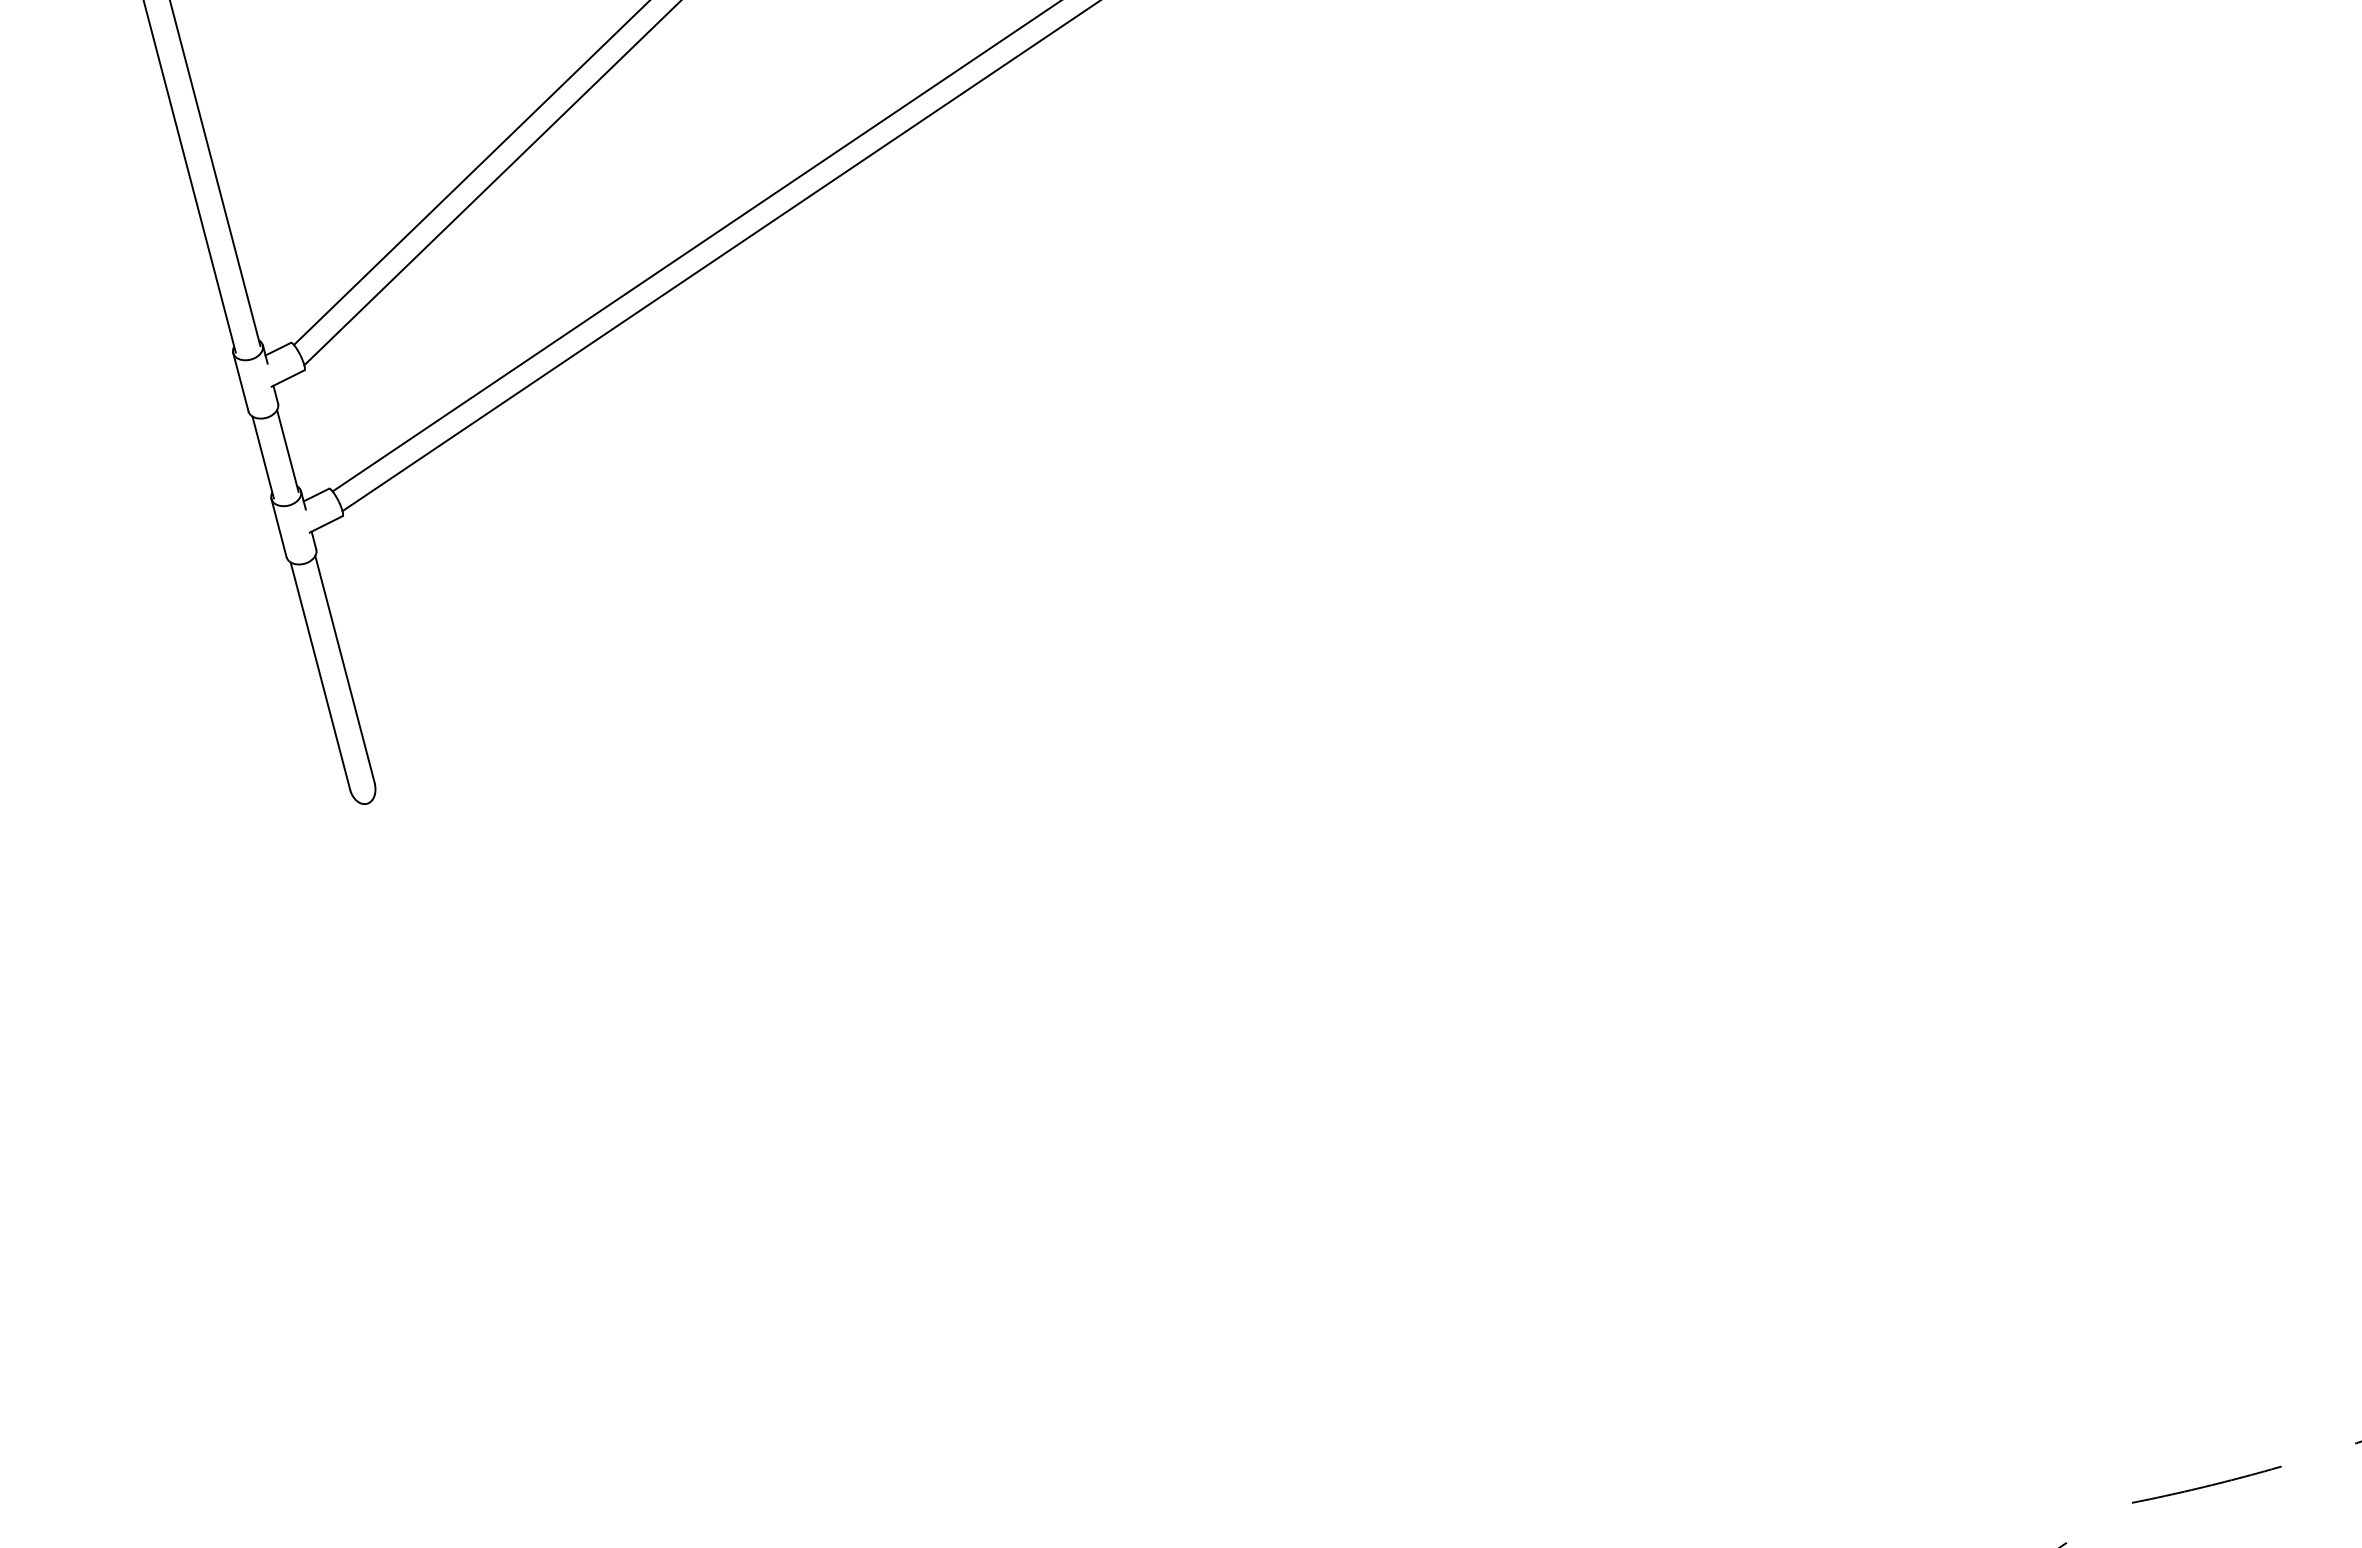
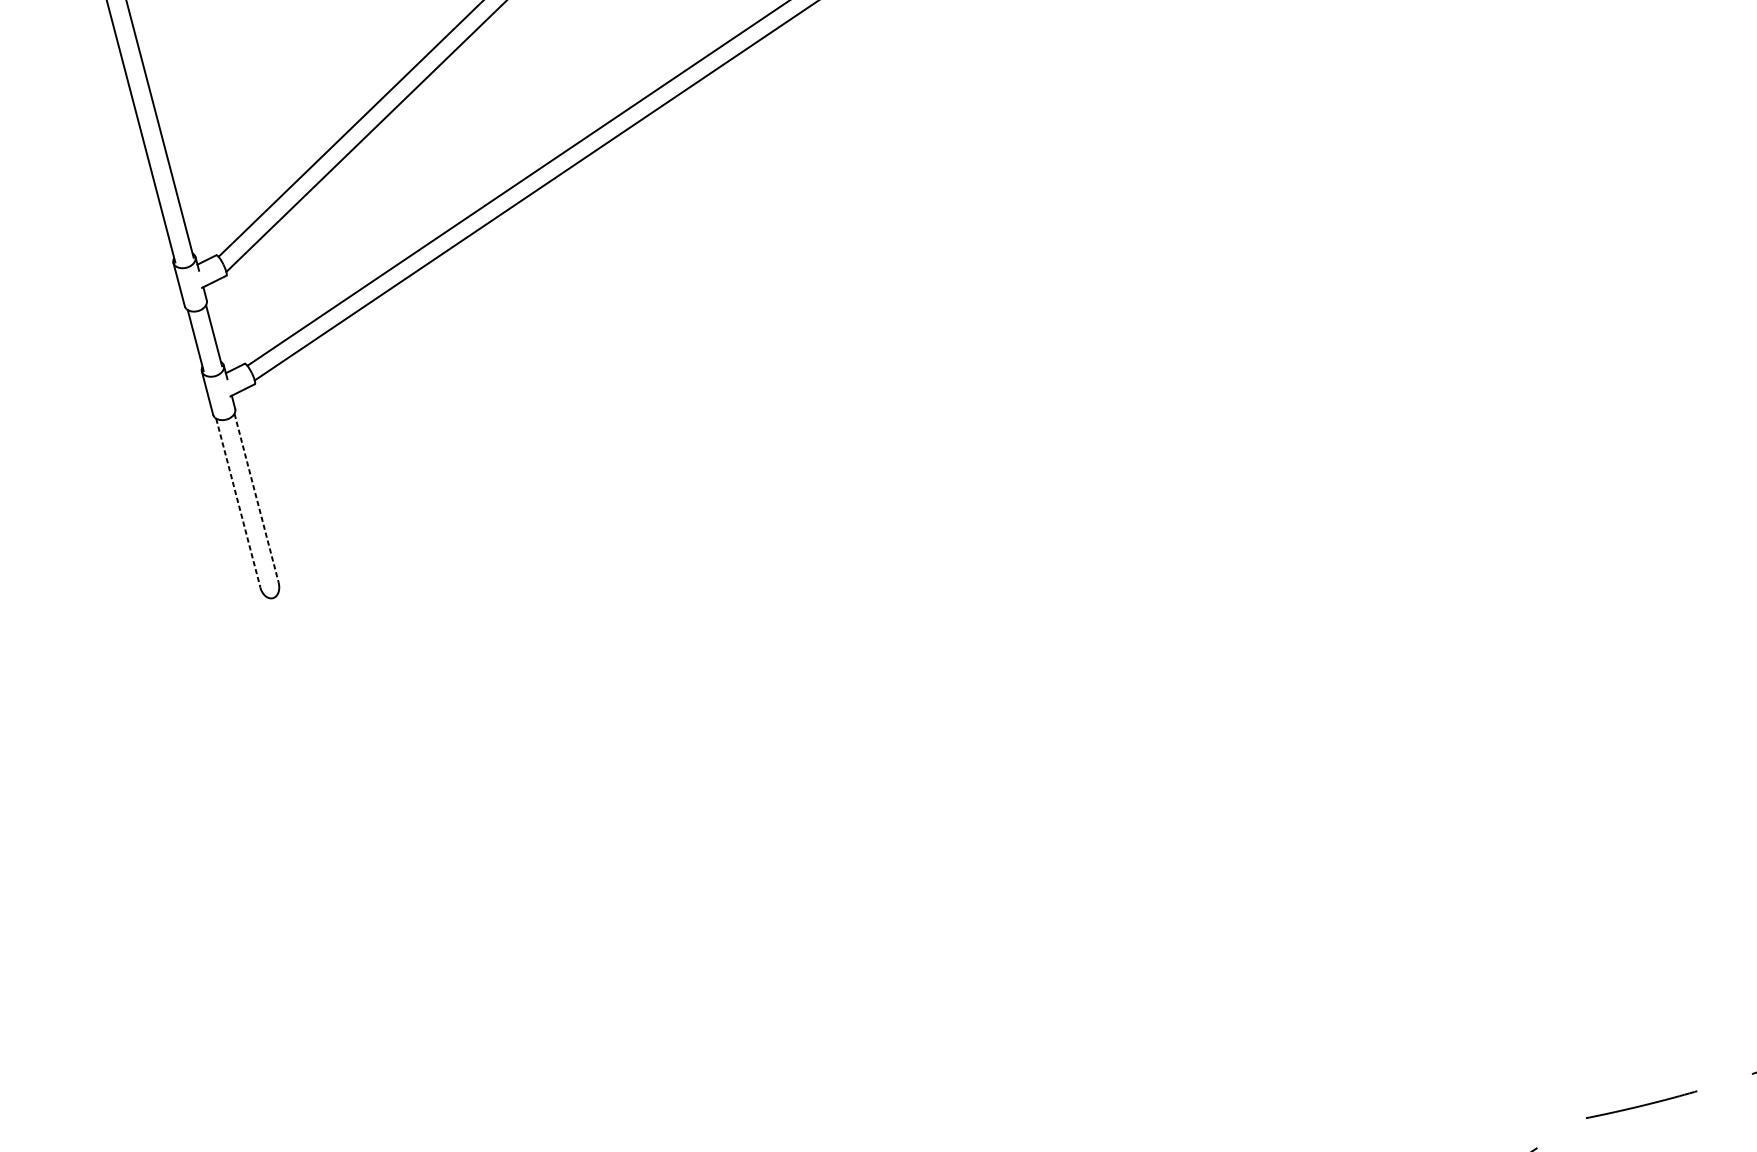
line: (345, 670) -> (256, 499), solid -> dashed
line: (320, 676) -> (238, 503), solid -> dashed

